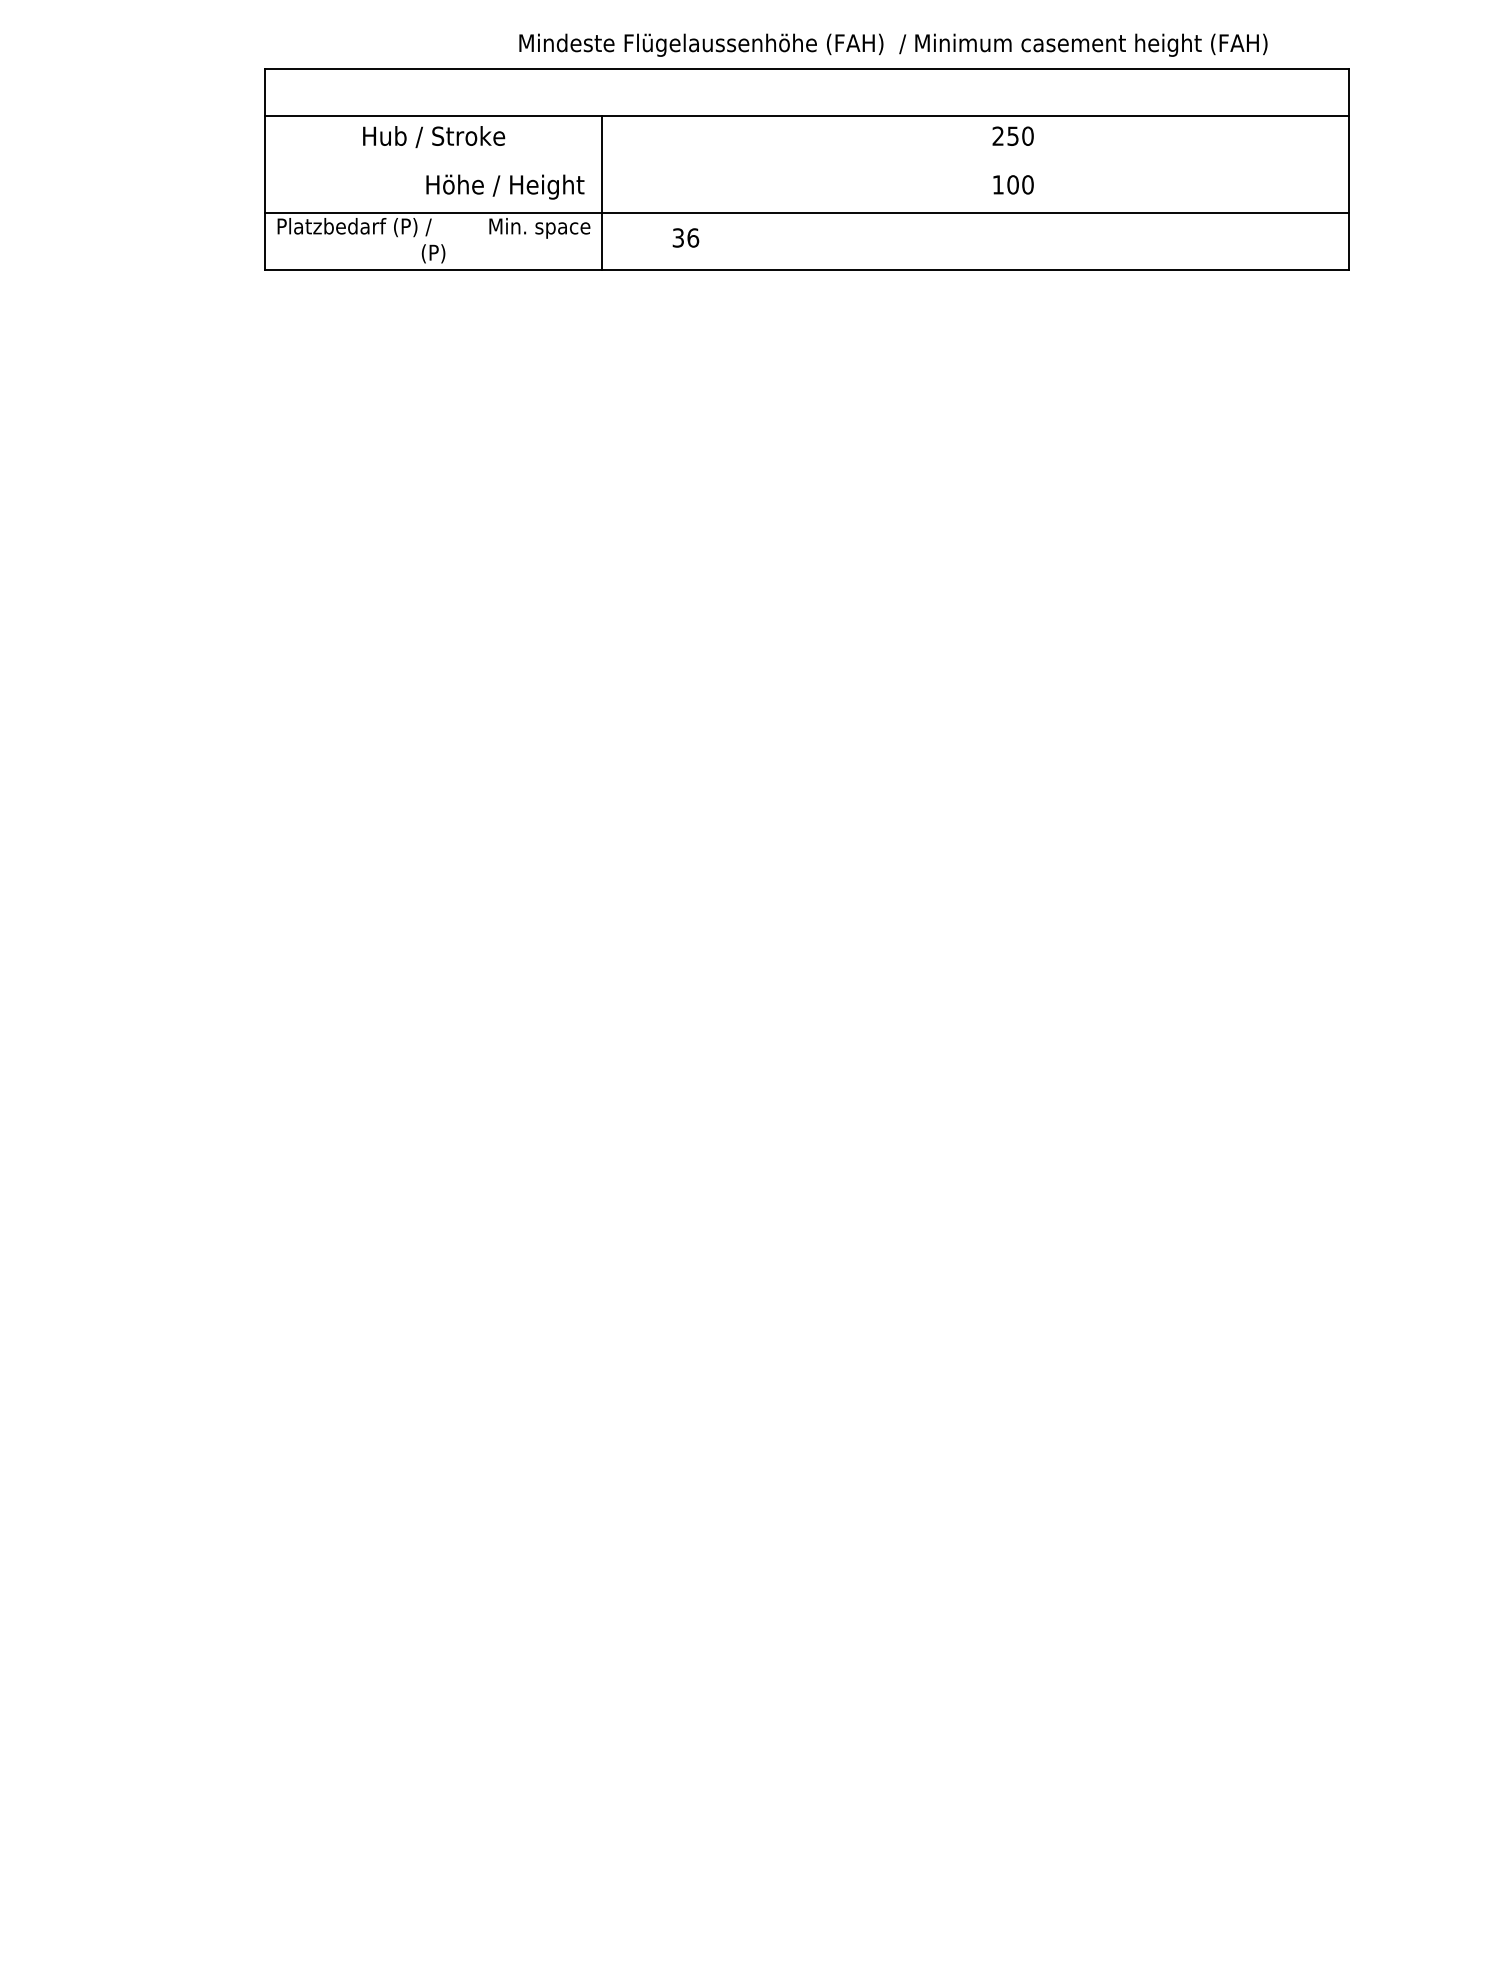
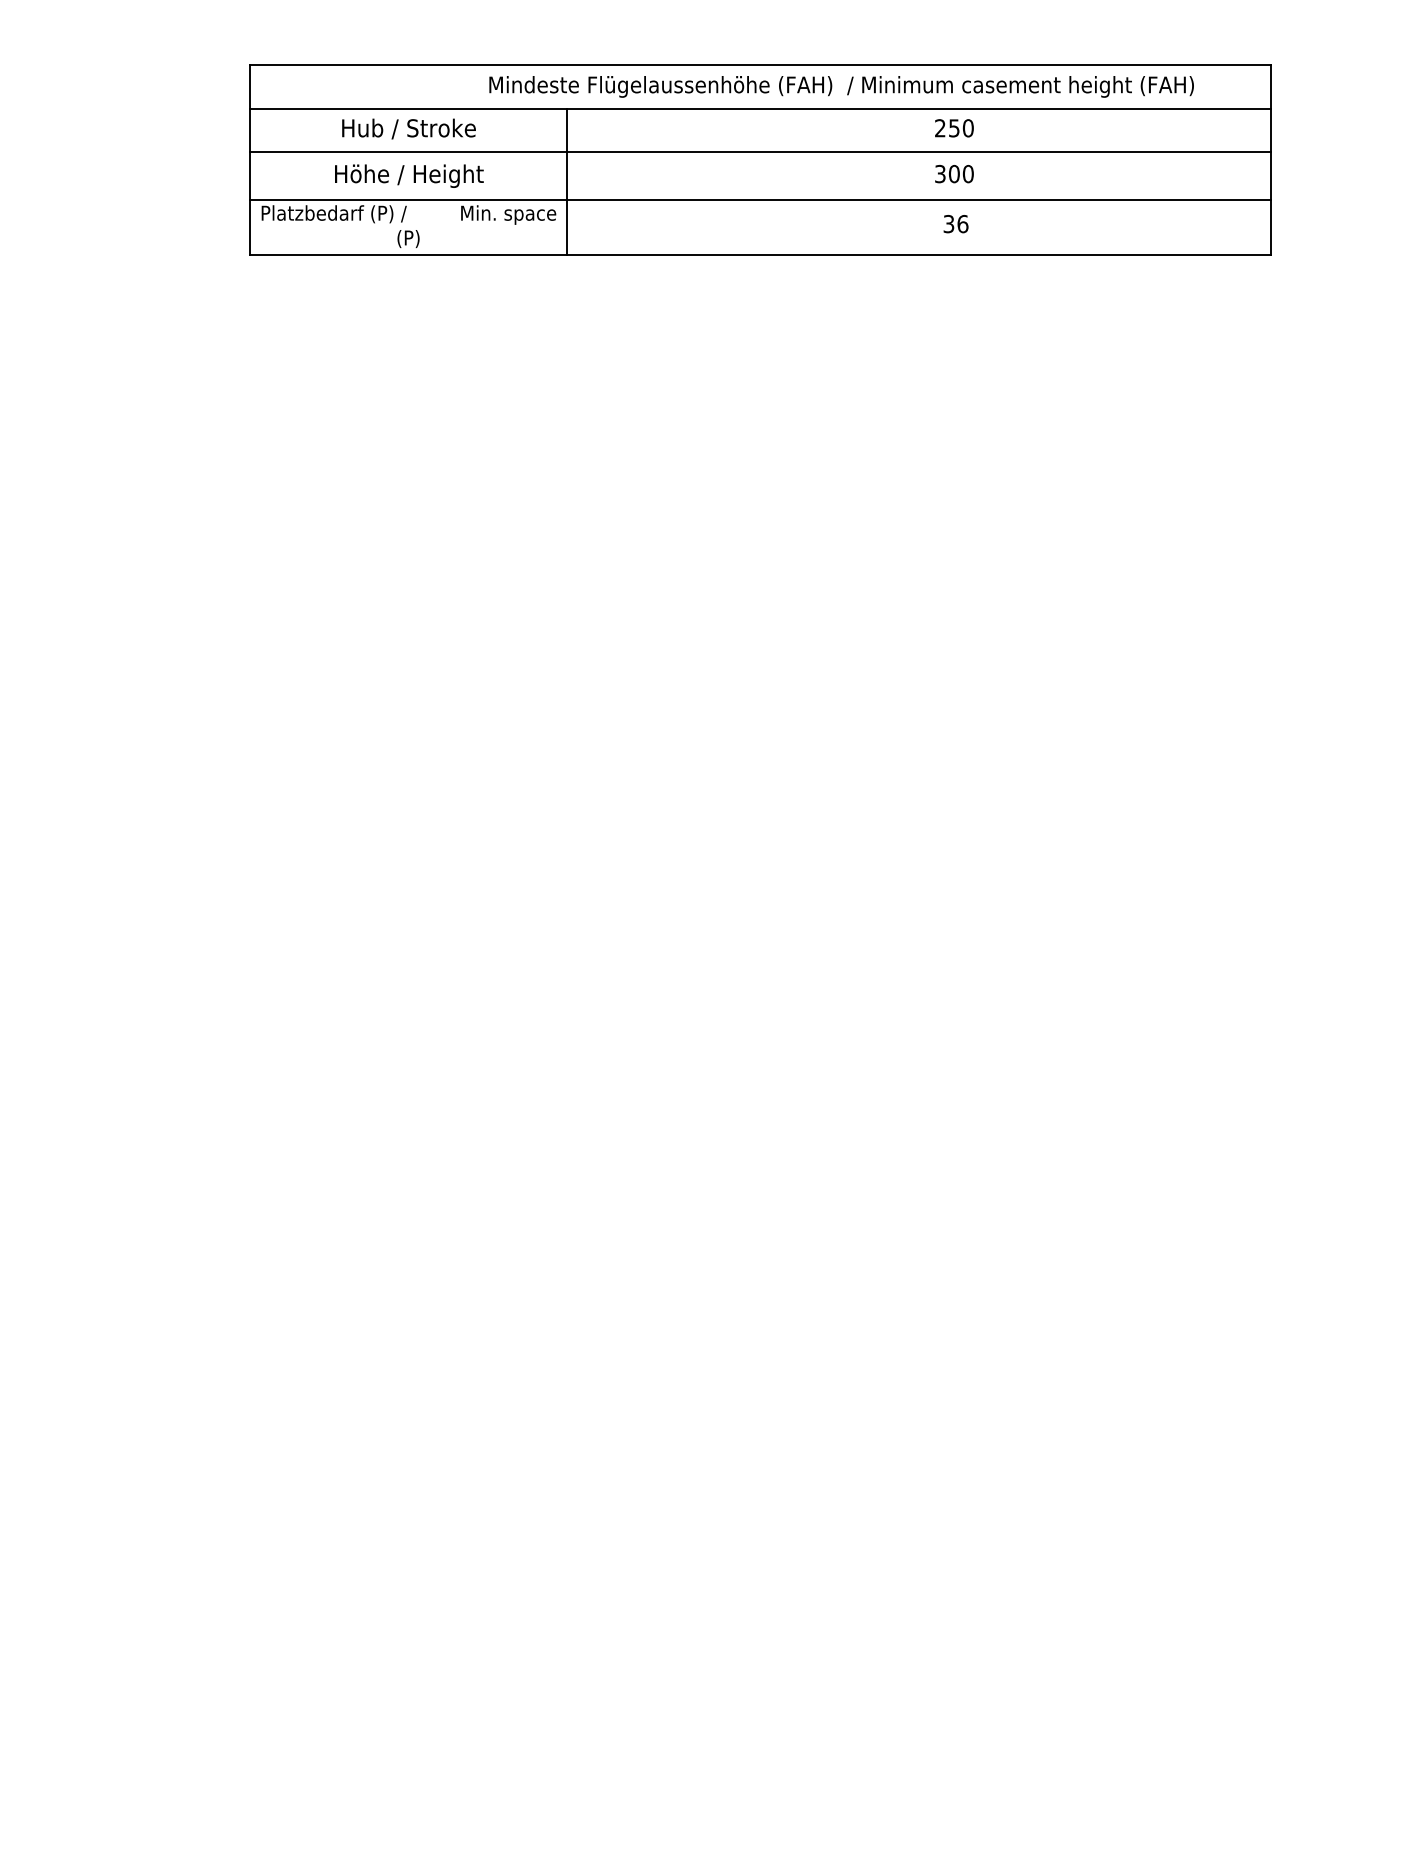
text: (893, 44) -> (841, 86), moved
line: (807, 161) -> (760, 152), added
text: (997, 184) -> (939, 173), 100 -> 300
text: (505, 186) -> (409, 175), moved
text: (685, 237) -> (955, 223), moved

